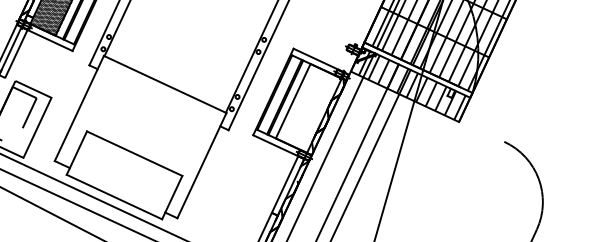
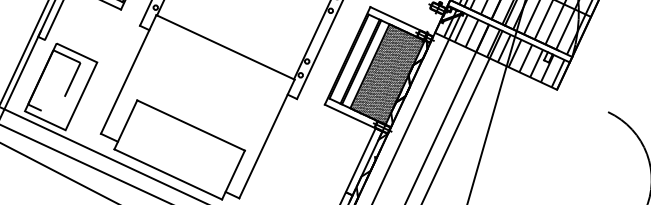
hatch: (308, 108) -> (387, 74), added

